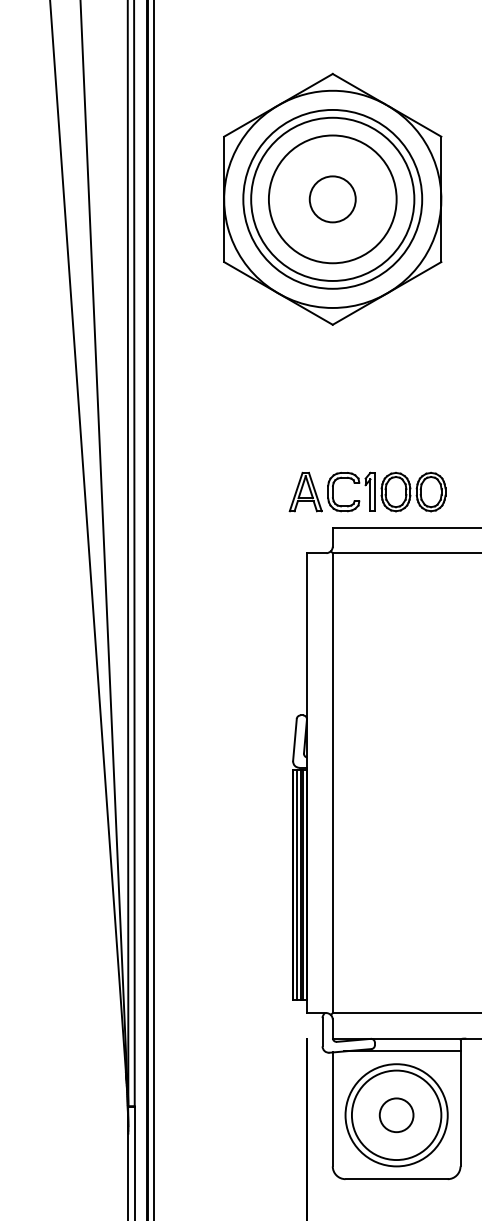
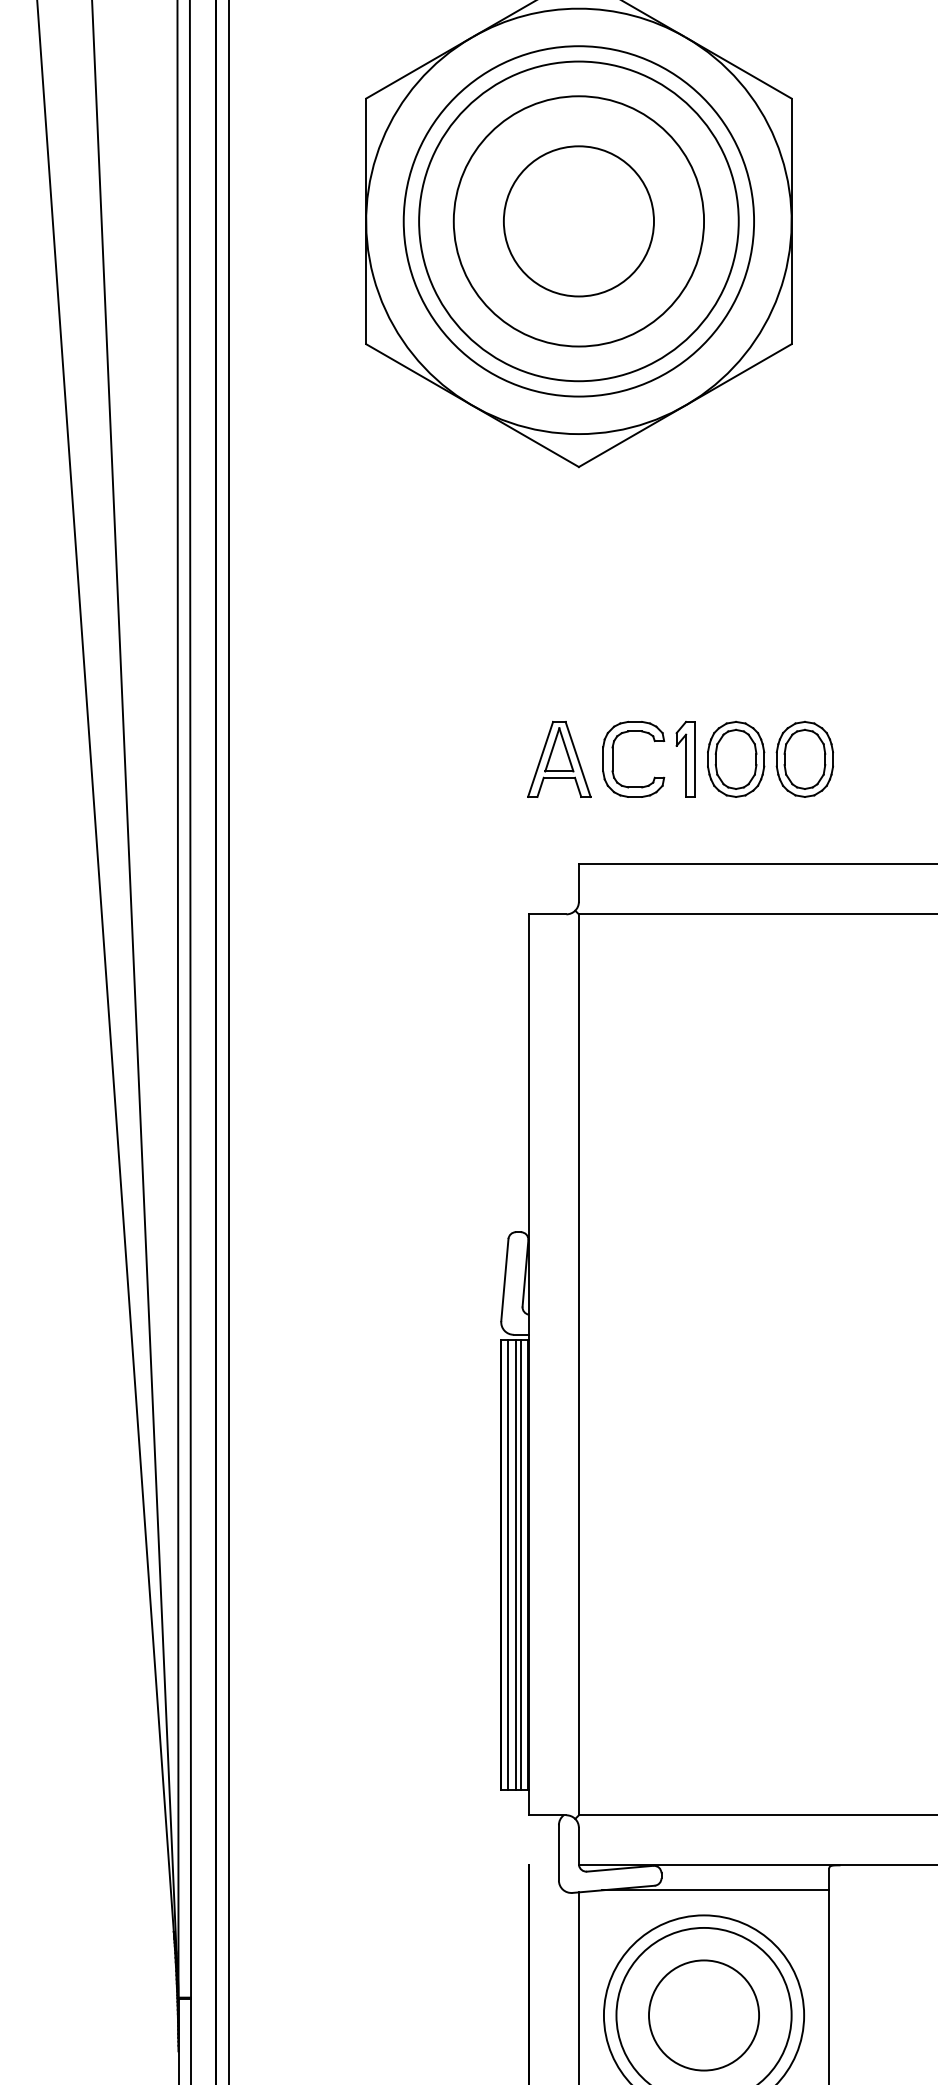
circle: (332, 199) -> (578, 221), size x1.67
part: (367, 491) -> (680, 758), moved
circle: (396, 1115) -> (703, 2015), size x1.67

